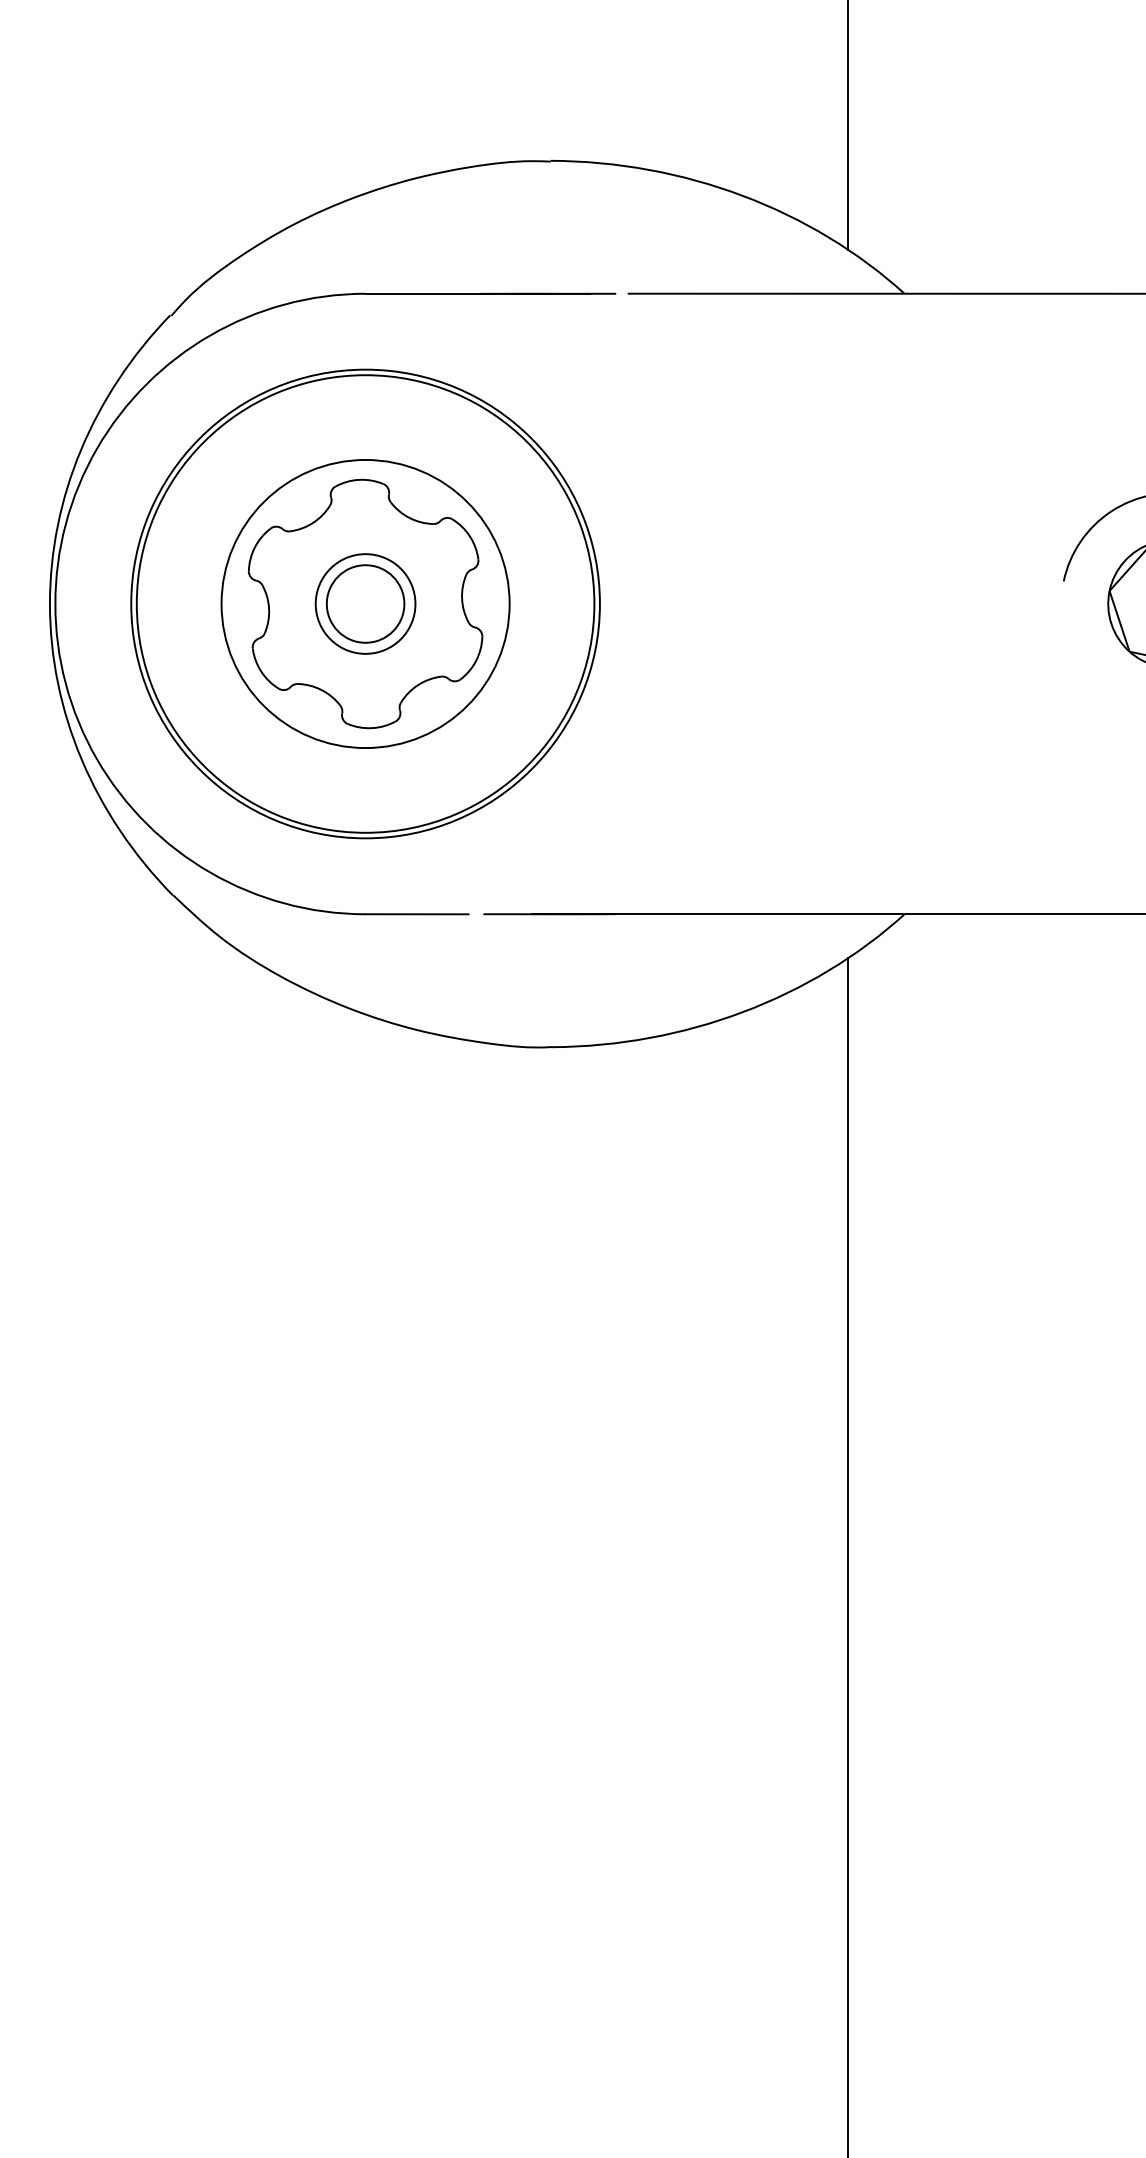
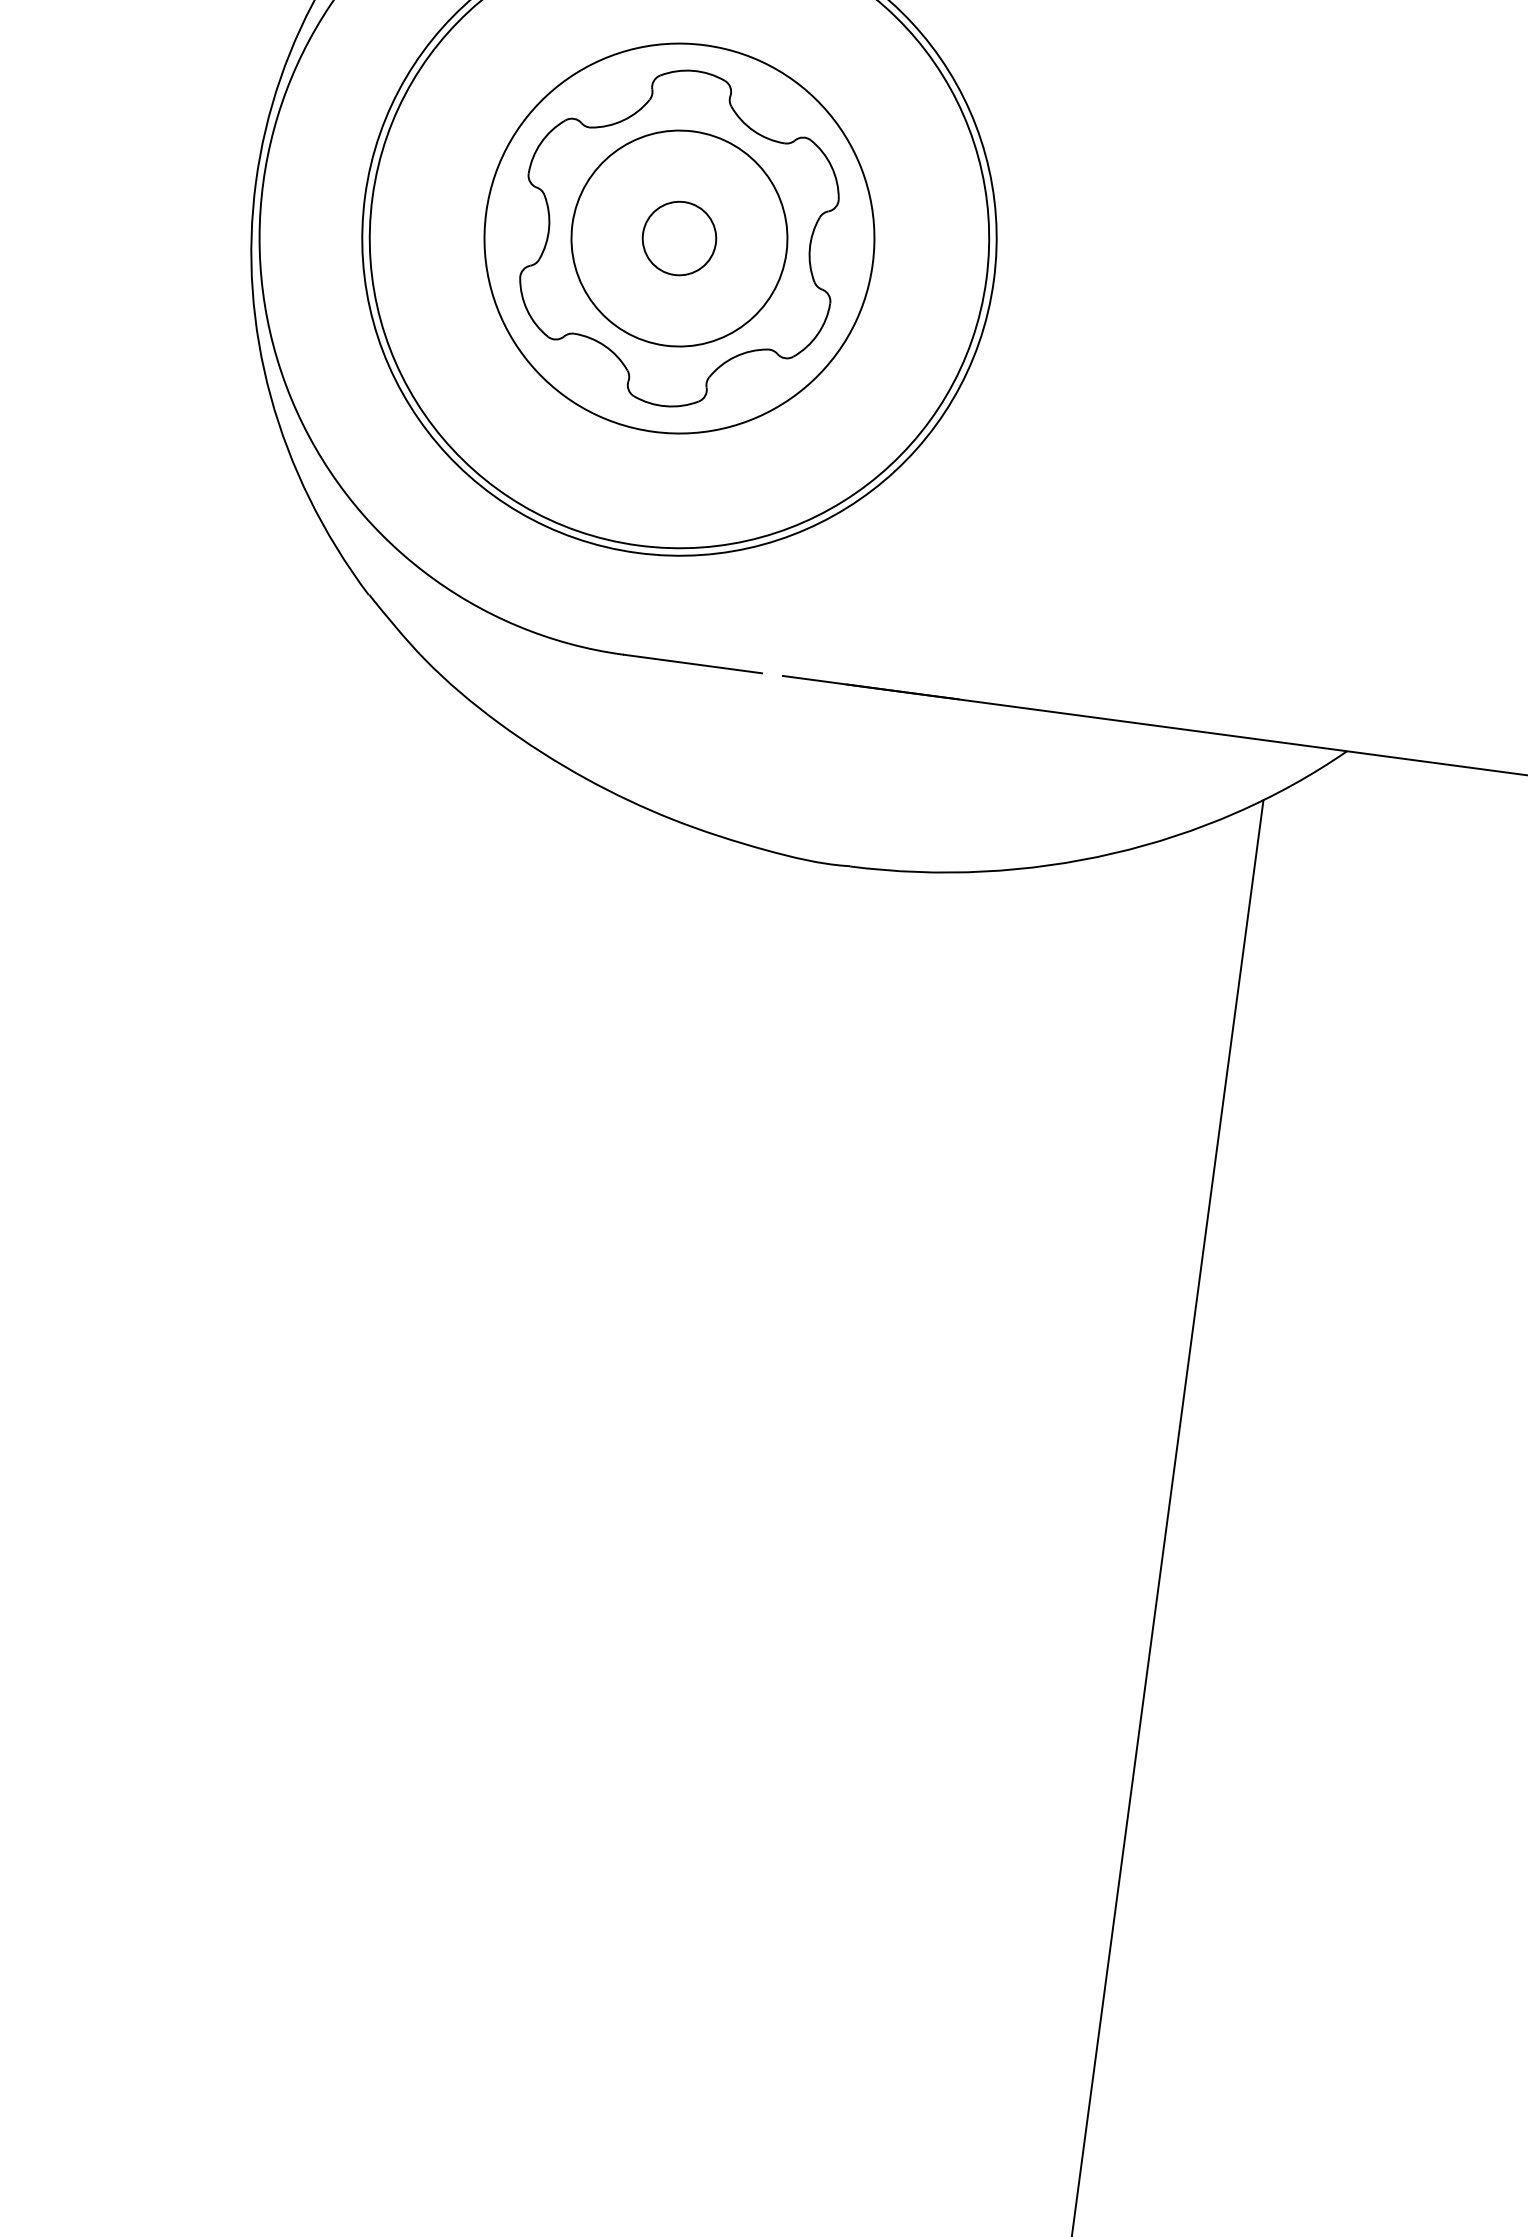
circle: (365, 603) -> (679, 237), size x0.7
circle: (365, 603) -> (679, 237), size x1.6

